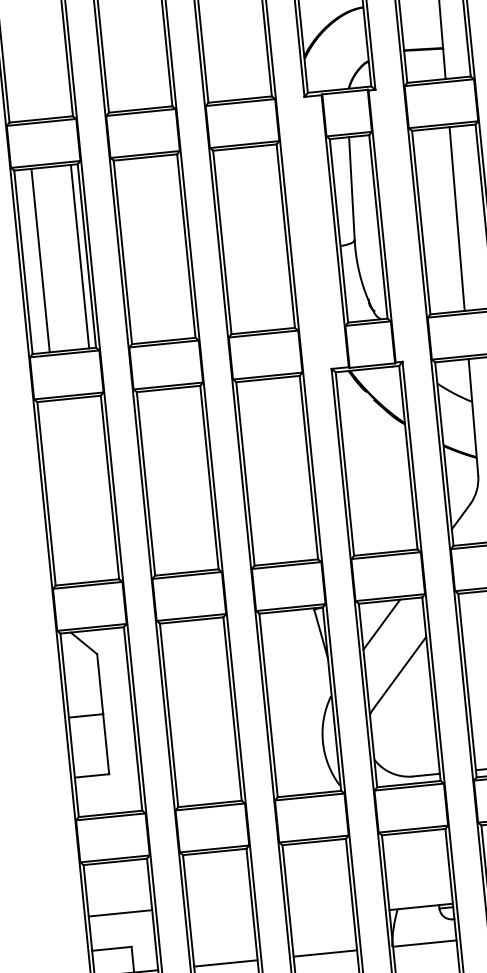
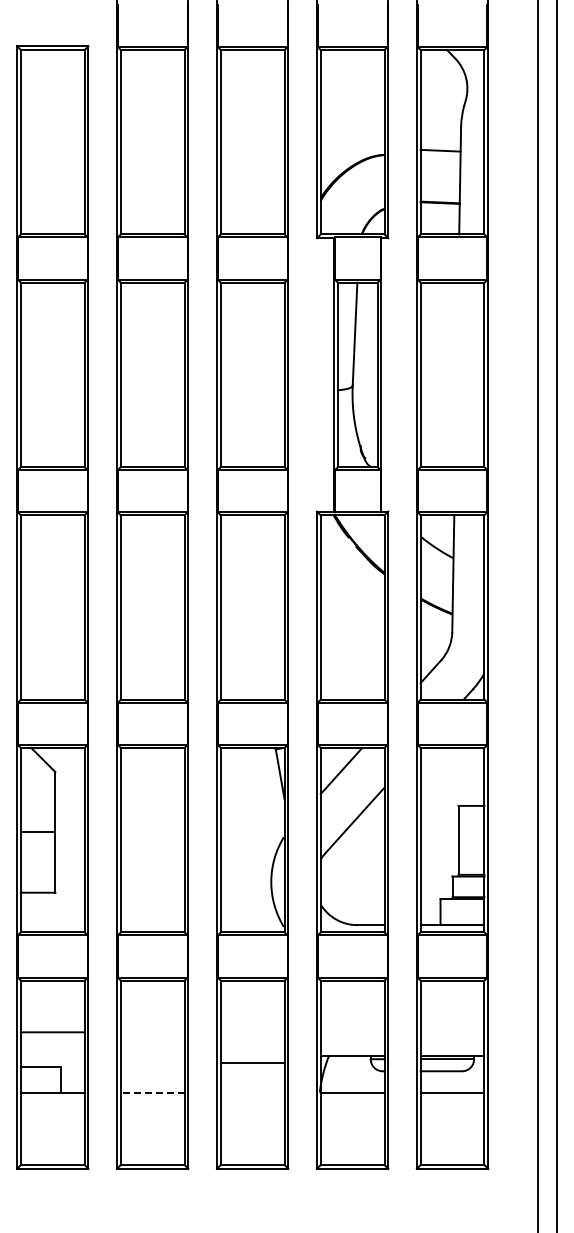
line: (456, 218) -> (456, 374), removed
line: (79, 256) -> (77, 374), removed
line: (40, 260) -> (38, 374), removed
line: (325, 953) -> (252, 1062), moved
line: (225, 963) -> (152, 1092), solid -> dashed

